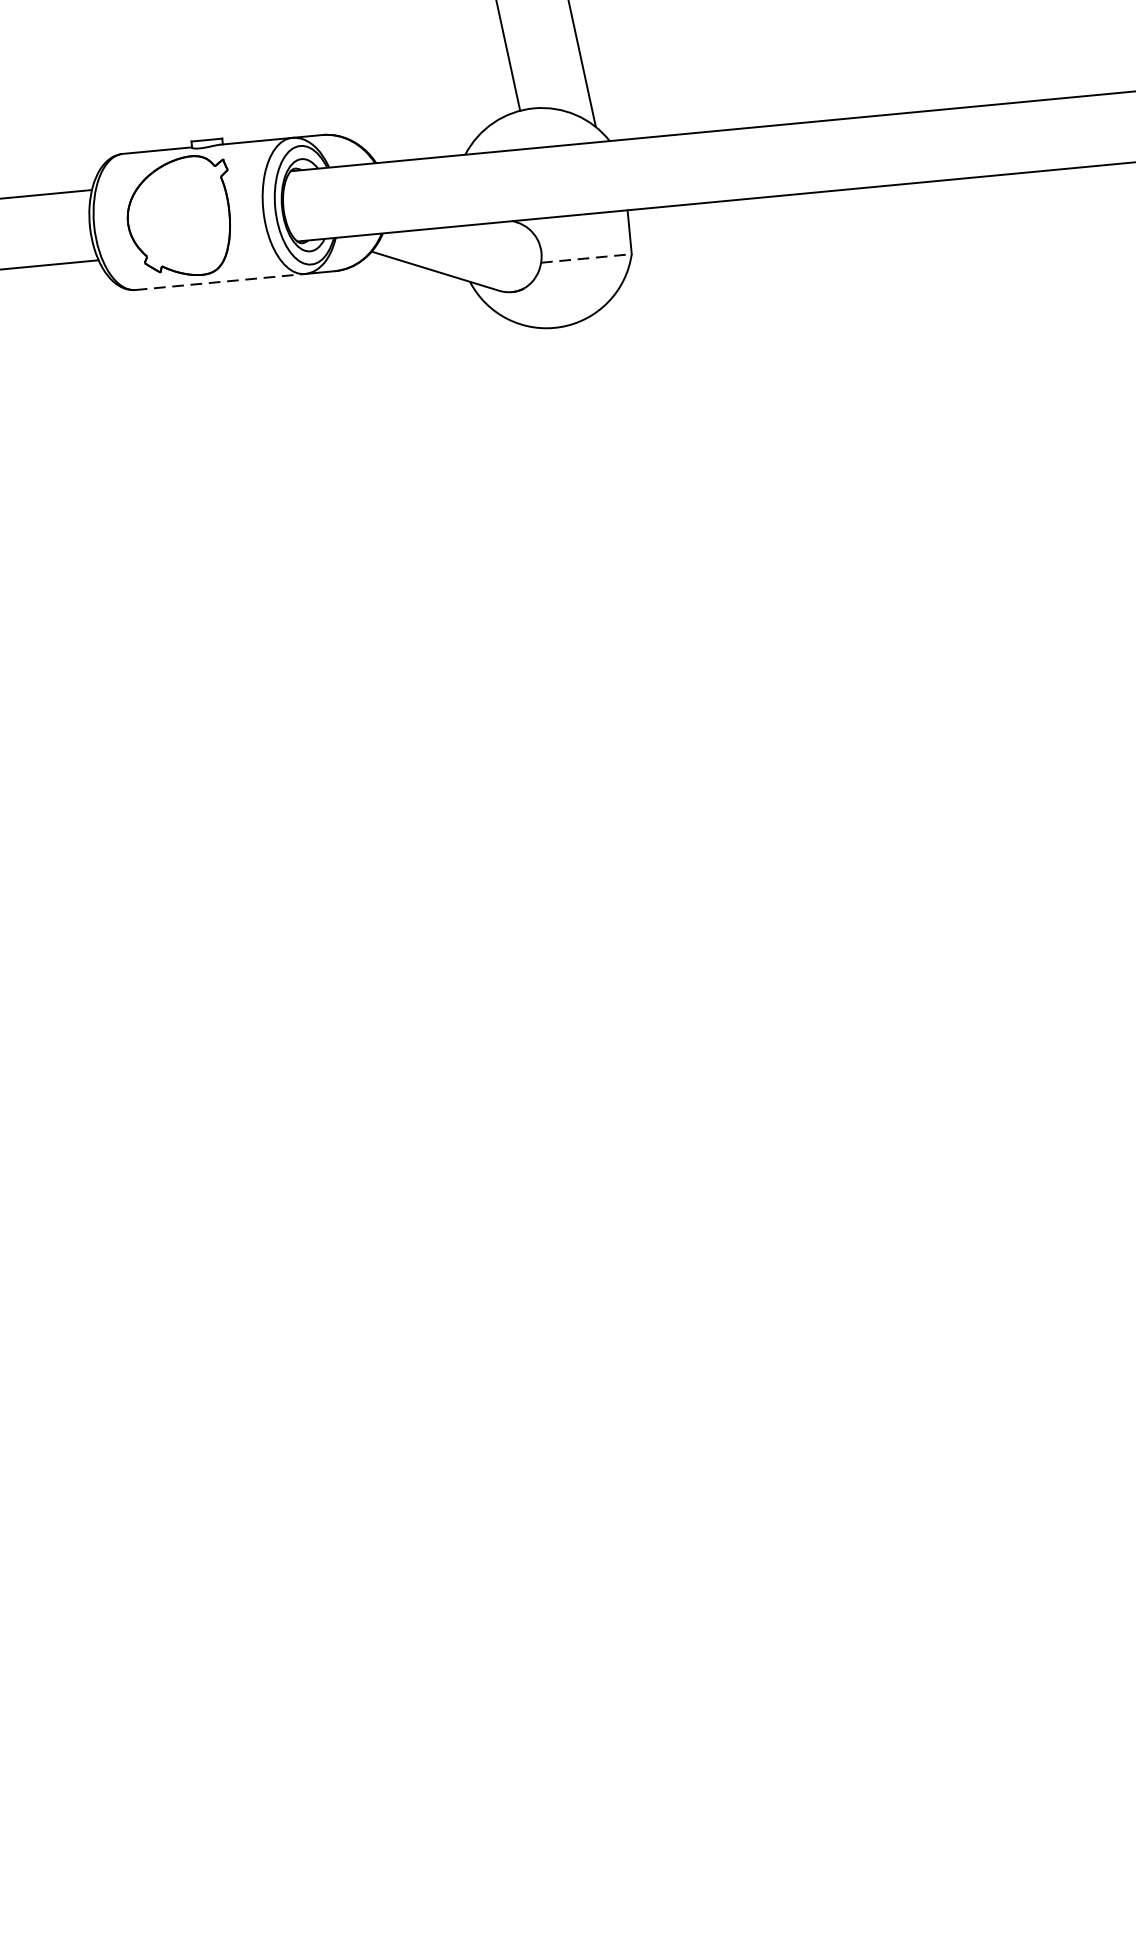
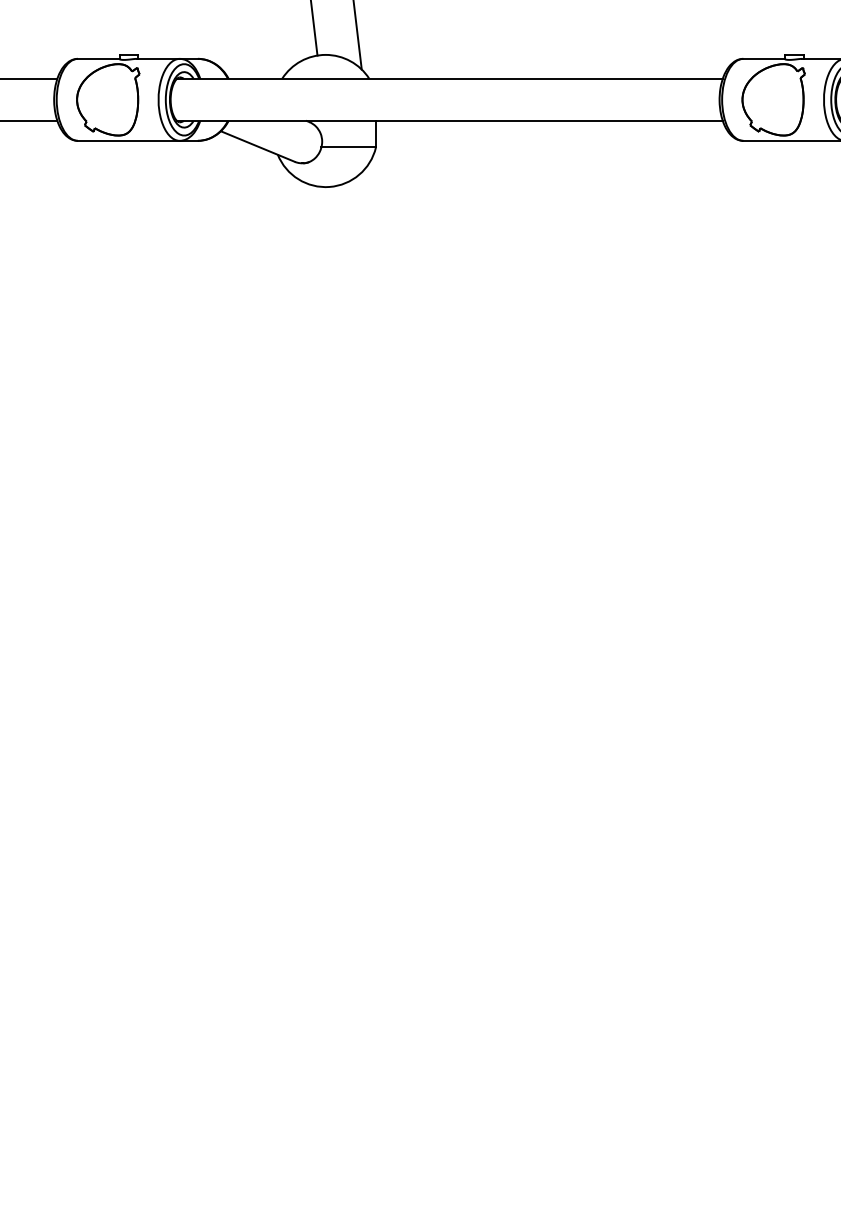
line: (587, 258) -> (349, 147), dashed -> solid
line: (219, 281) -> (128, 140), dashed -> solid

